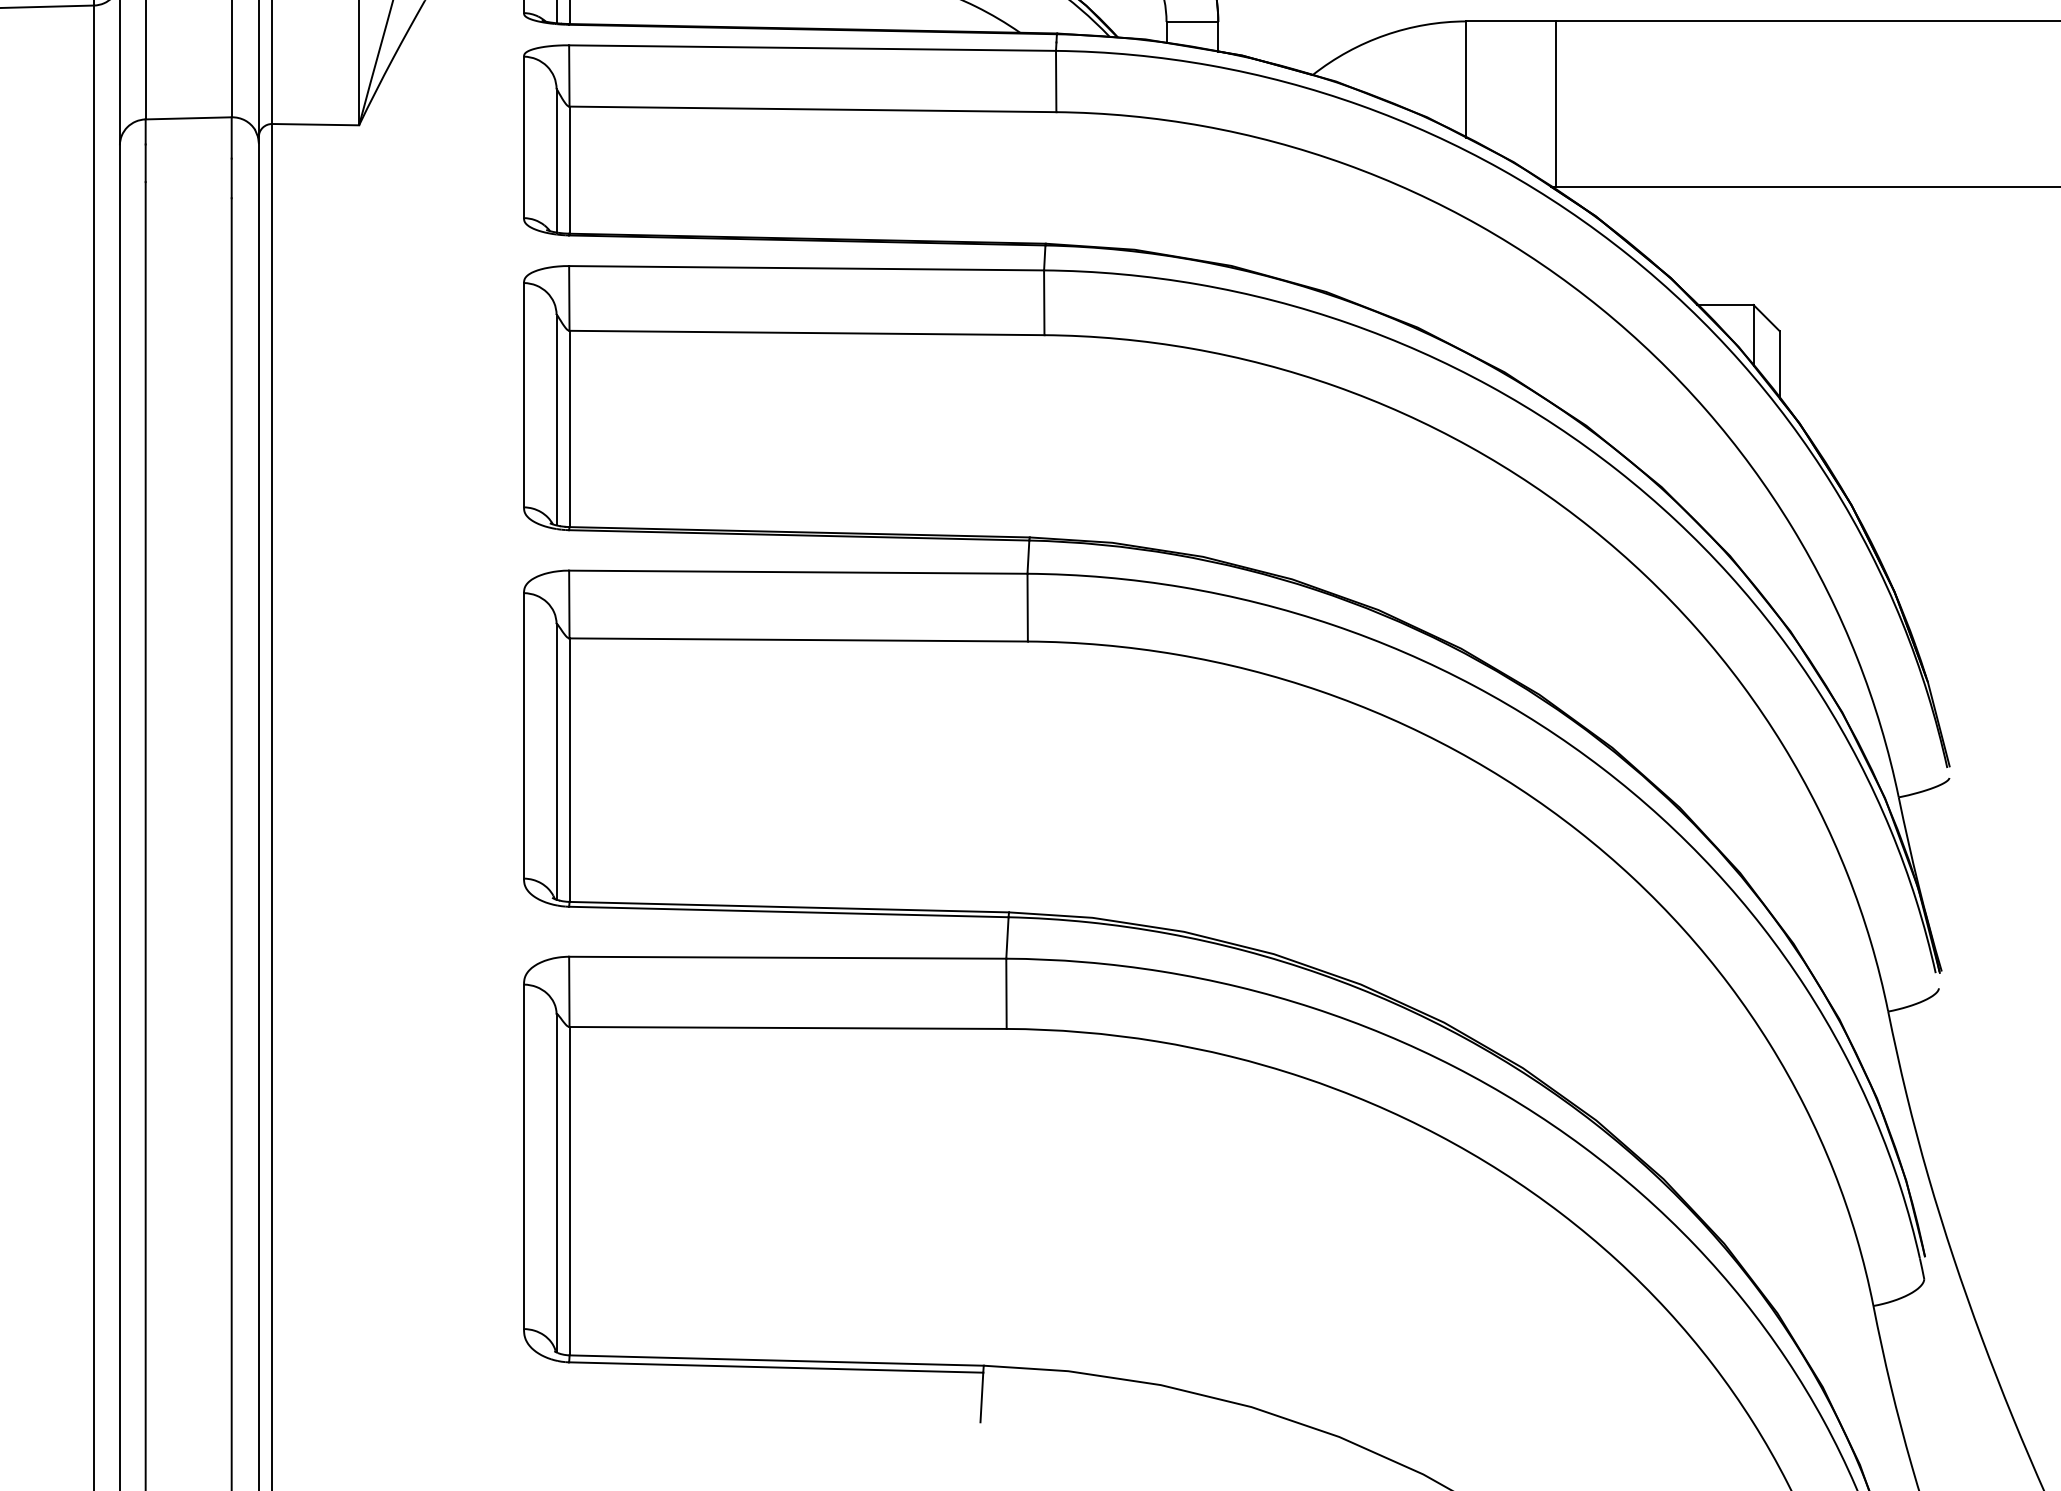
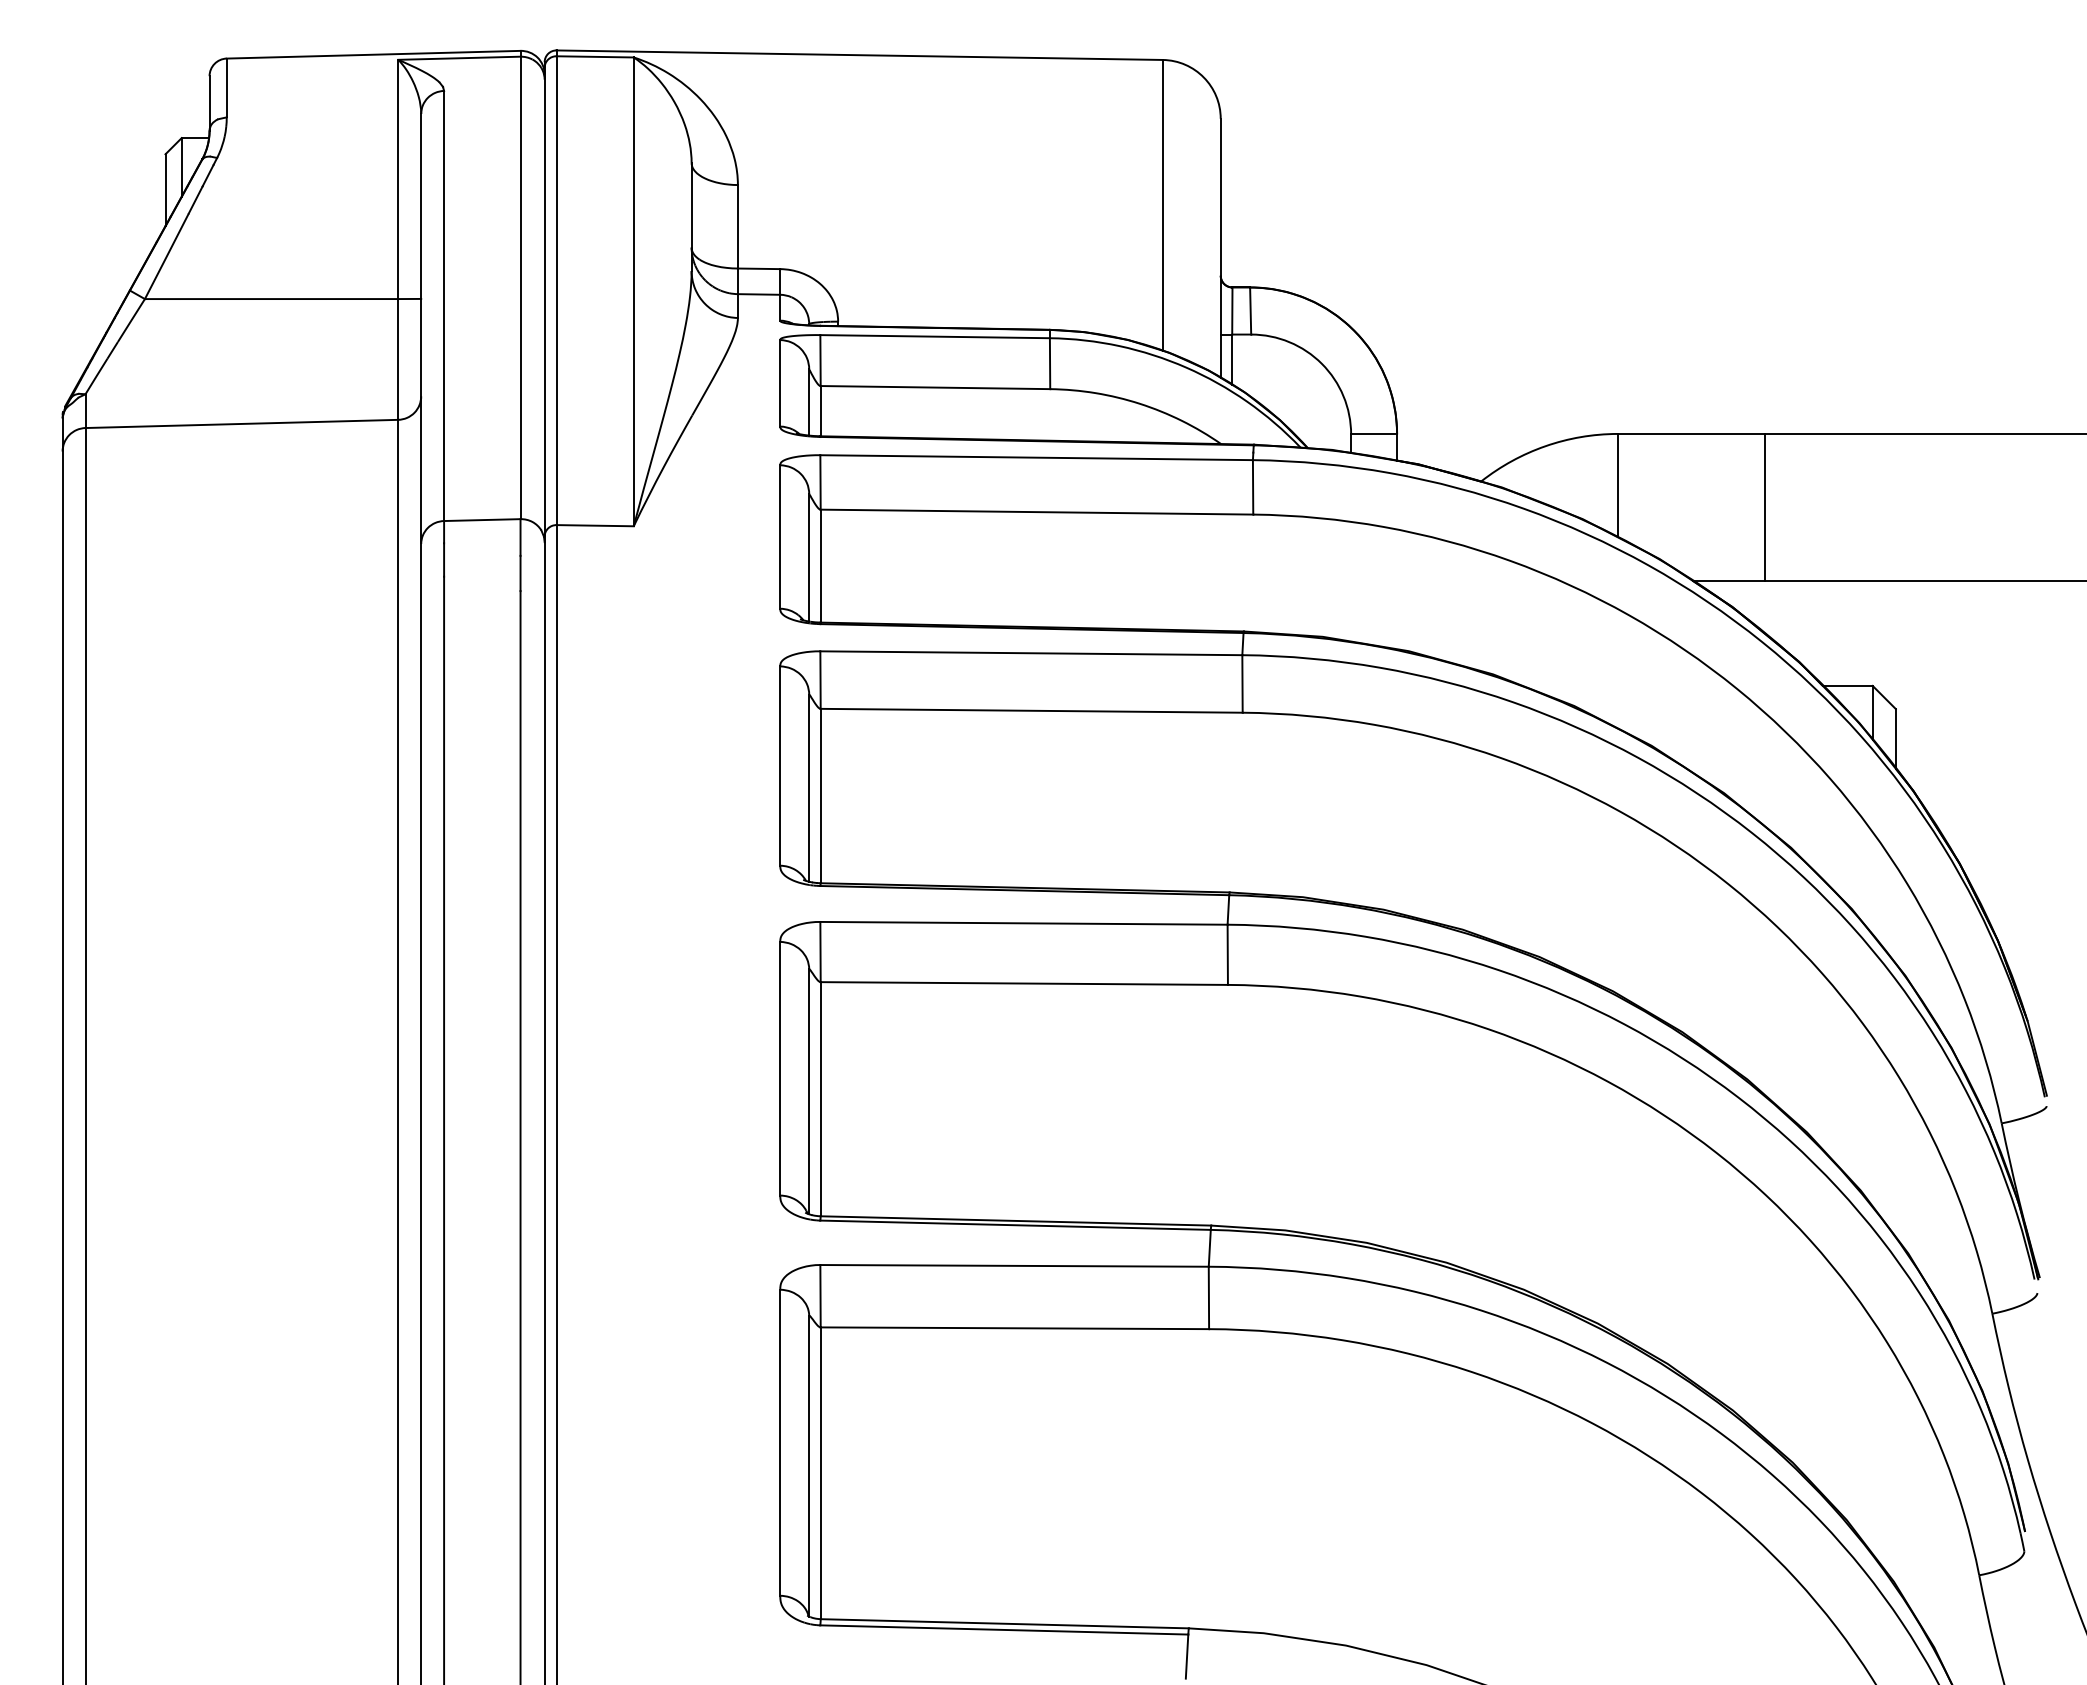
line: (1556, 103) -> (1764, 506), moved

